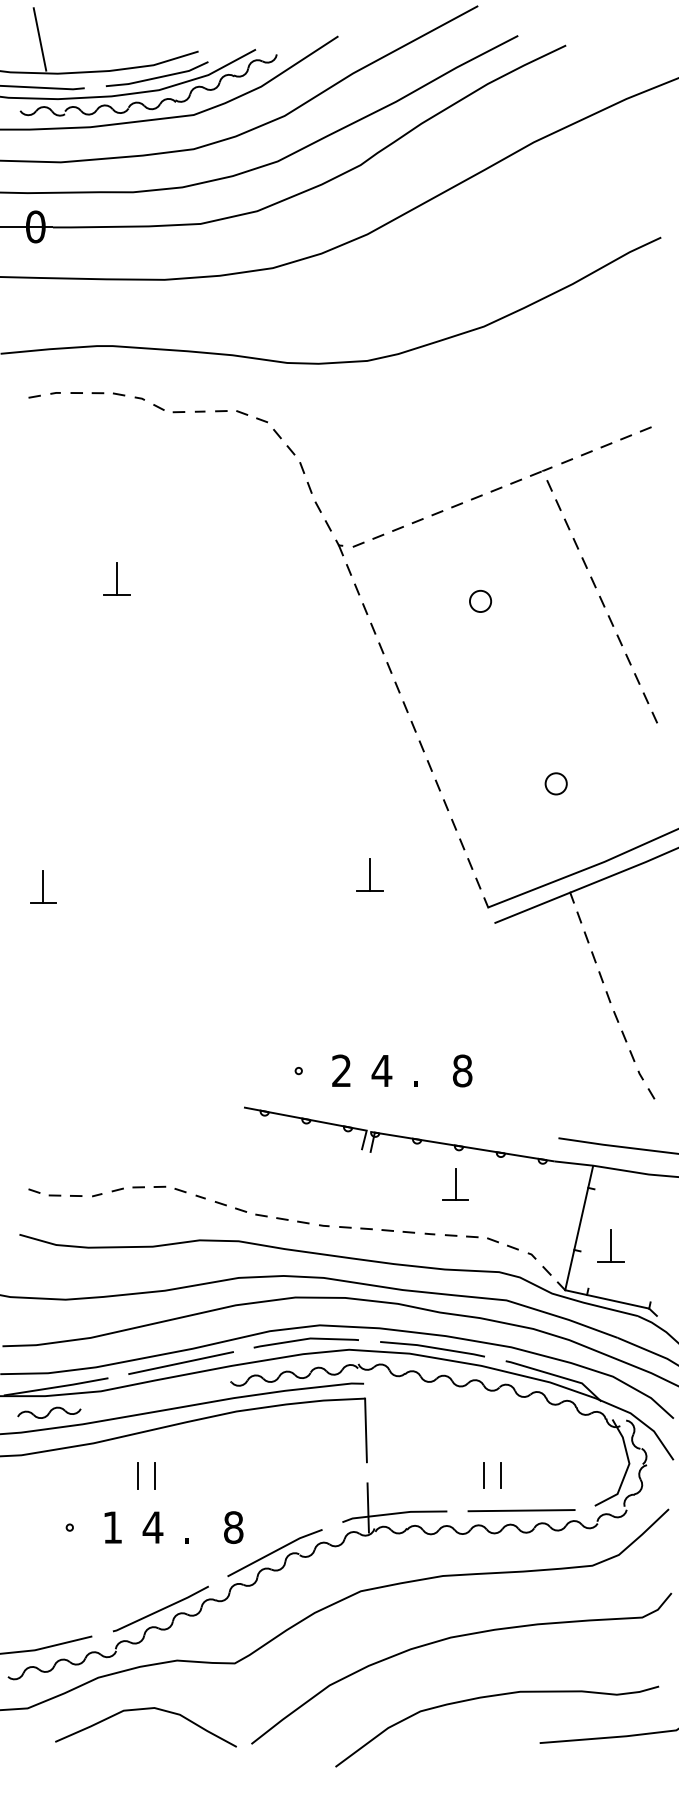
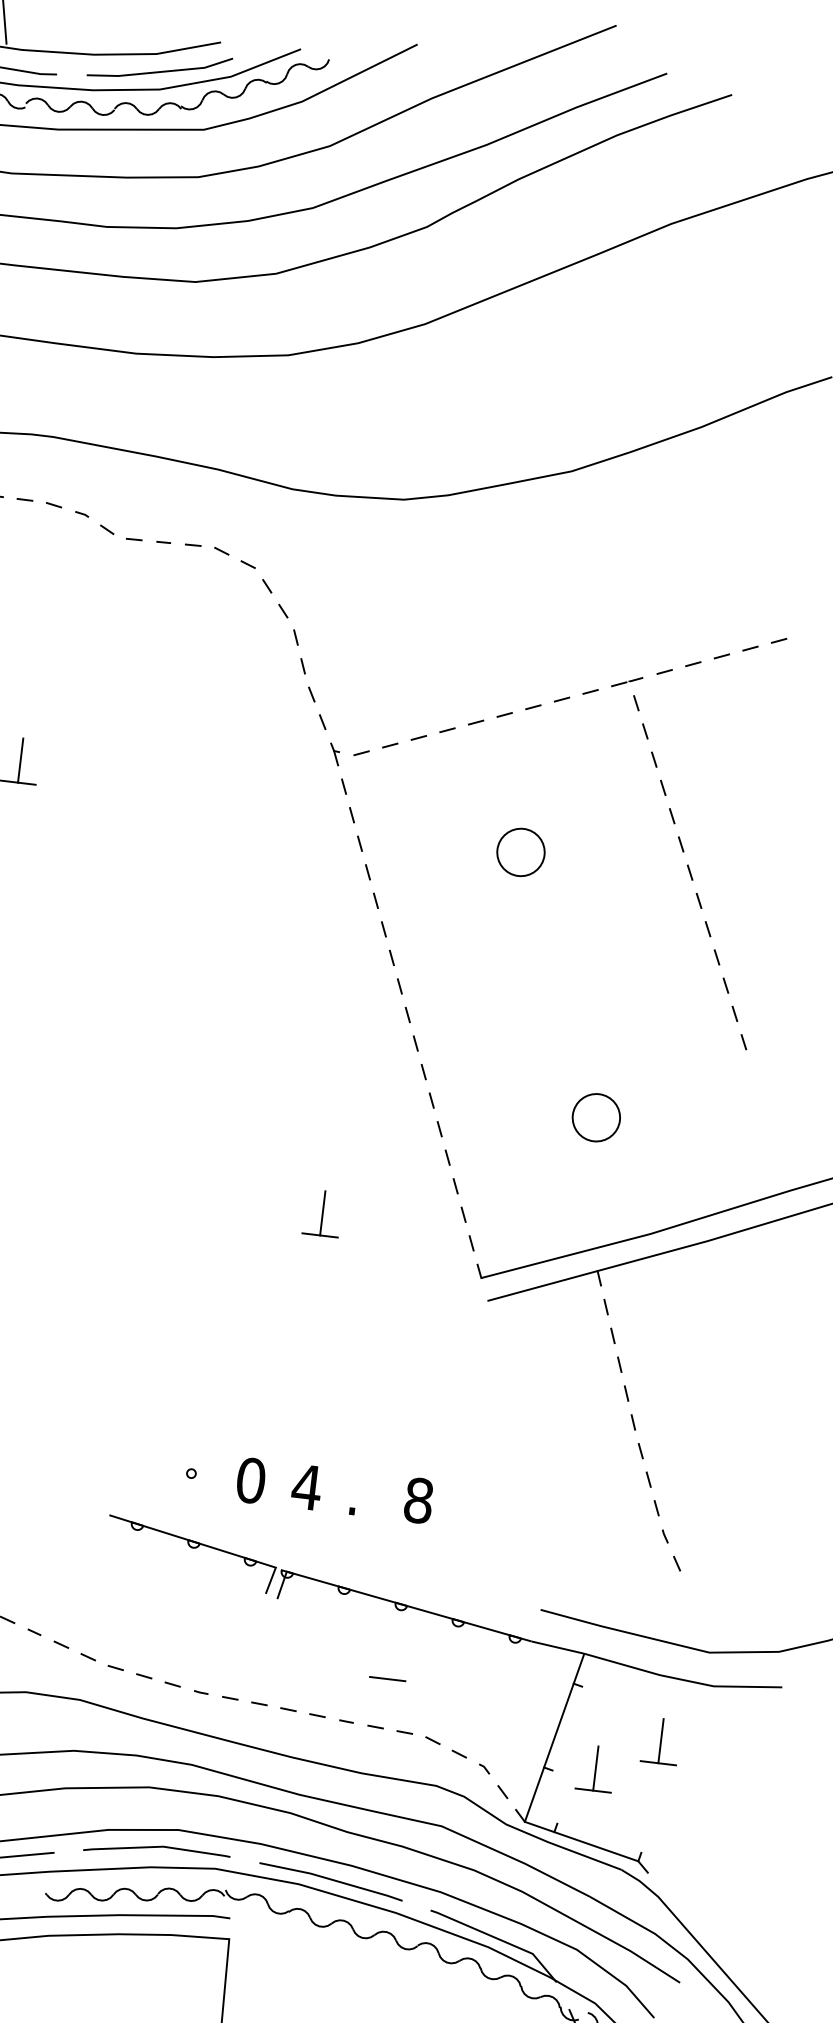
circle: (480, 600) -> (521, 850), size x1.6
circle: (555, 783) -> (595, 1117), size x1.6
text: (341, 1070) -> (250, 1479), 2 -> 0
line: (455, 1184) -> (390, 1657), removed
part: (654, 1220) -> (660, 1739), added

